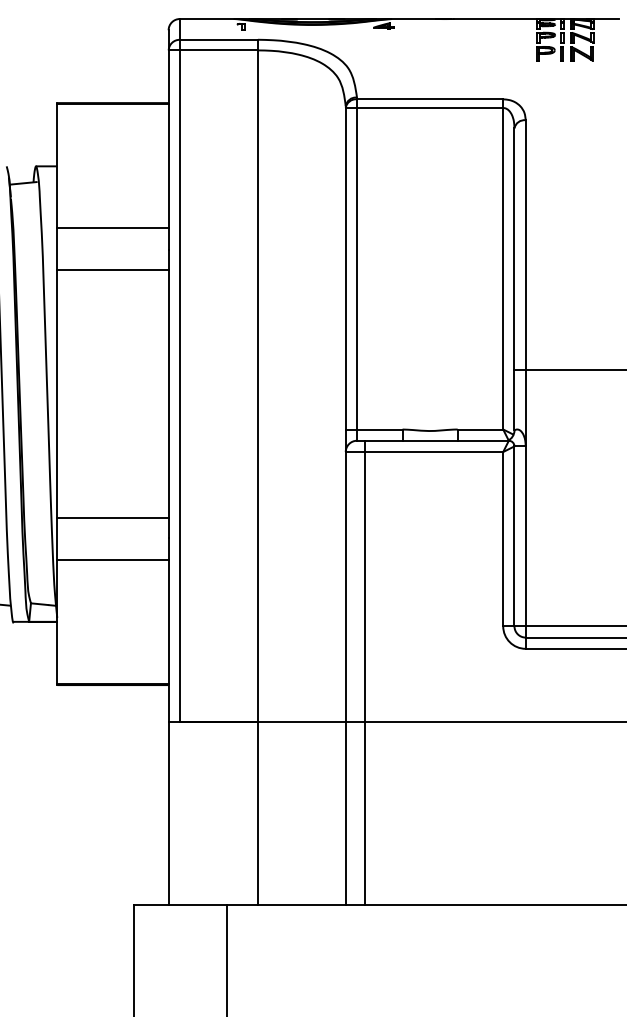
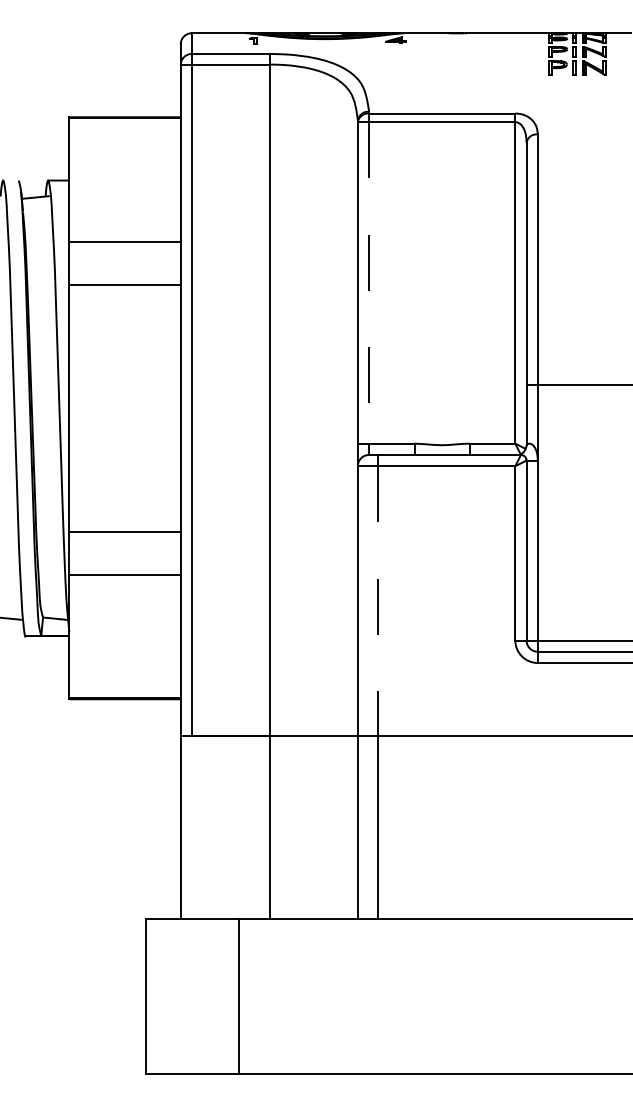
line: (357, 268) -> (369, 282), solid -> dashed
line: (365, 587) -> (377, 601), solid -> dashed

